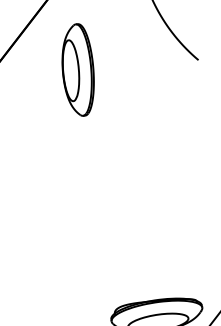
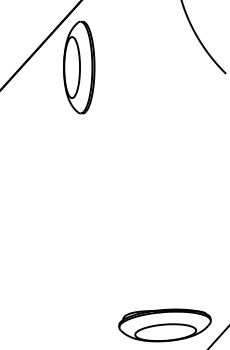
part: (78, 70) -> (79, 67), moved

